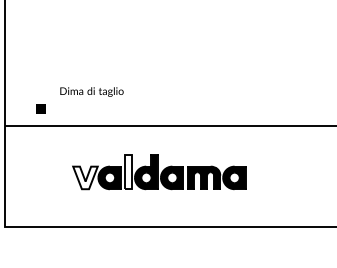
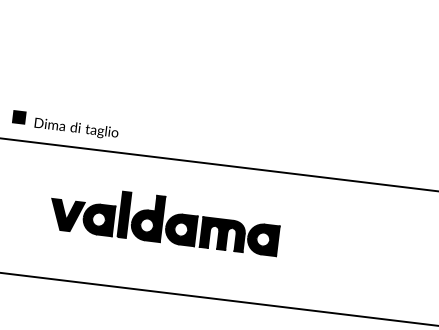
text: (91, 91) -> (76, 128), moved
fill: (128, 171) -> (124, 214), added
fill: (85, 177) -> (66, 215), added

